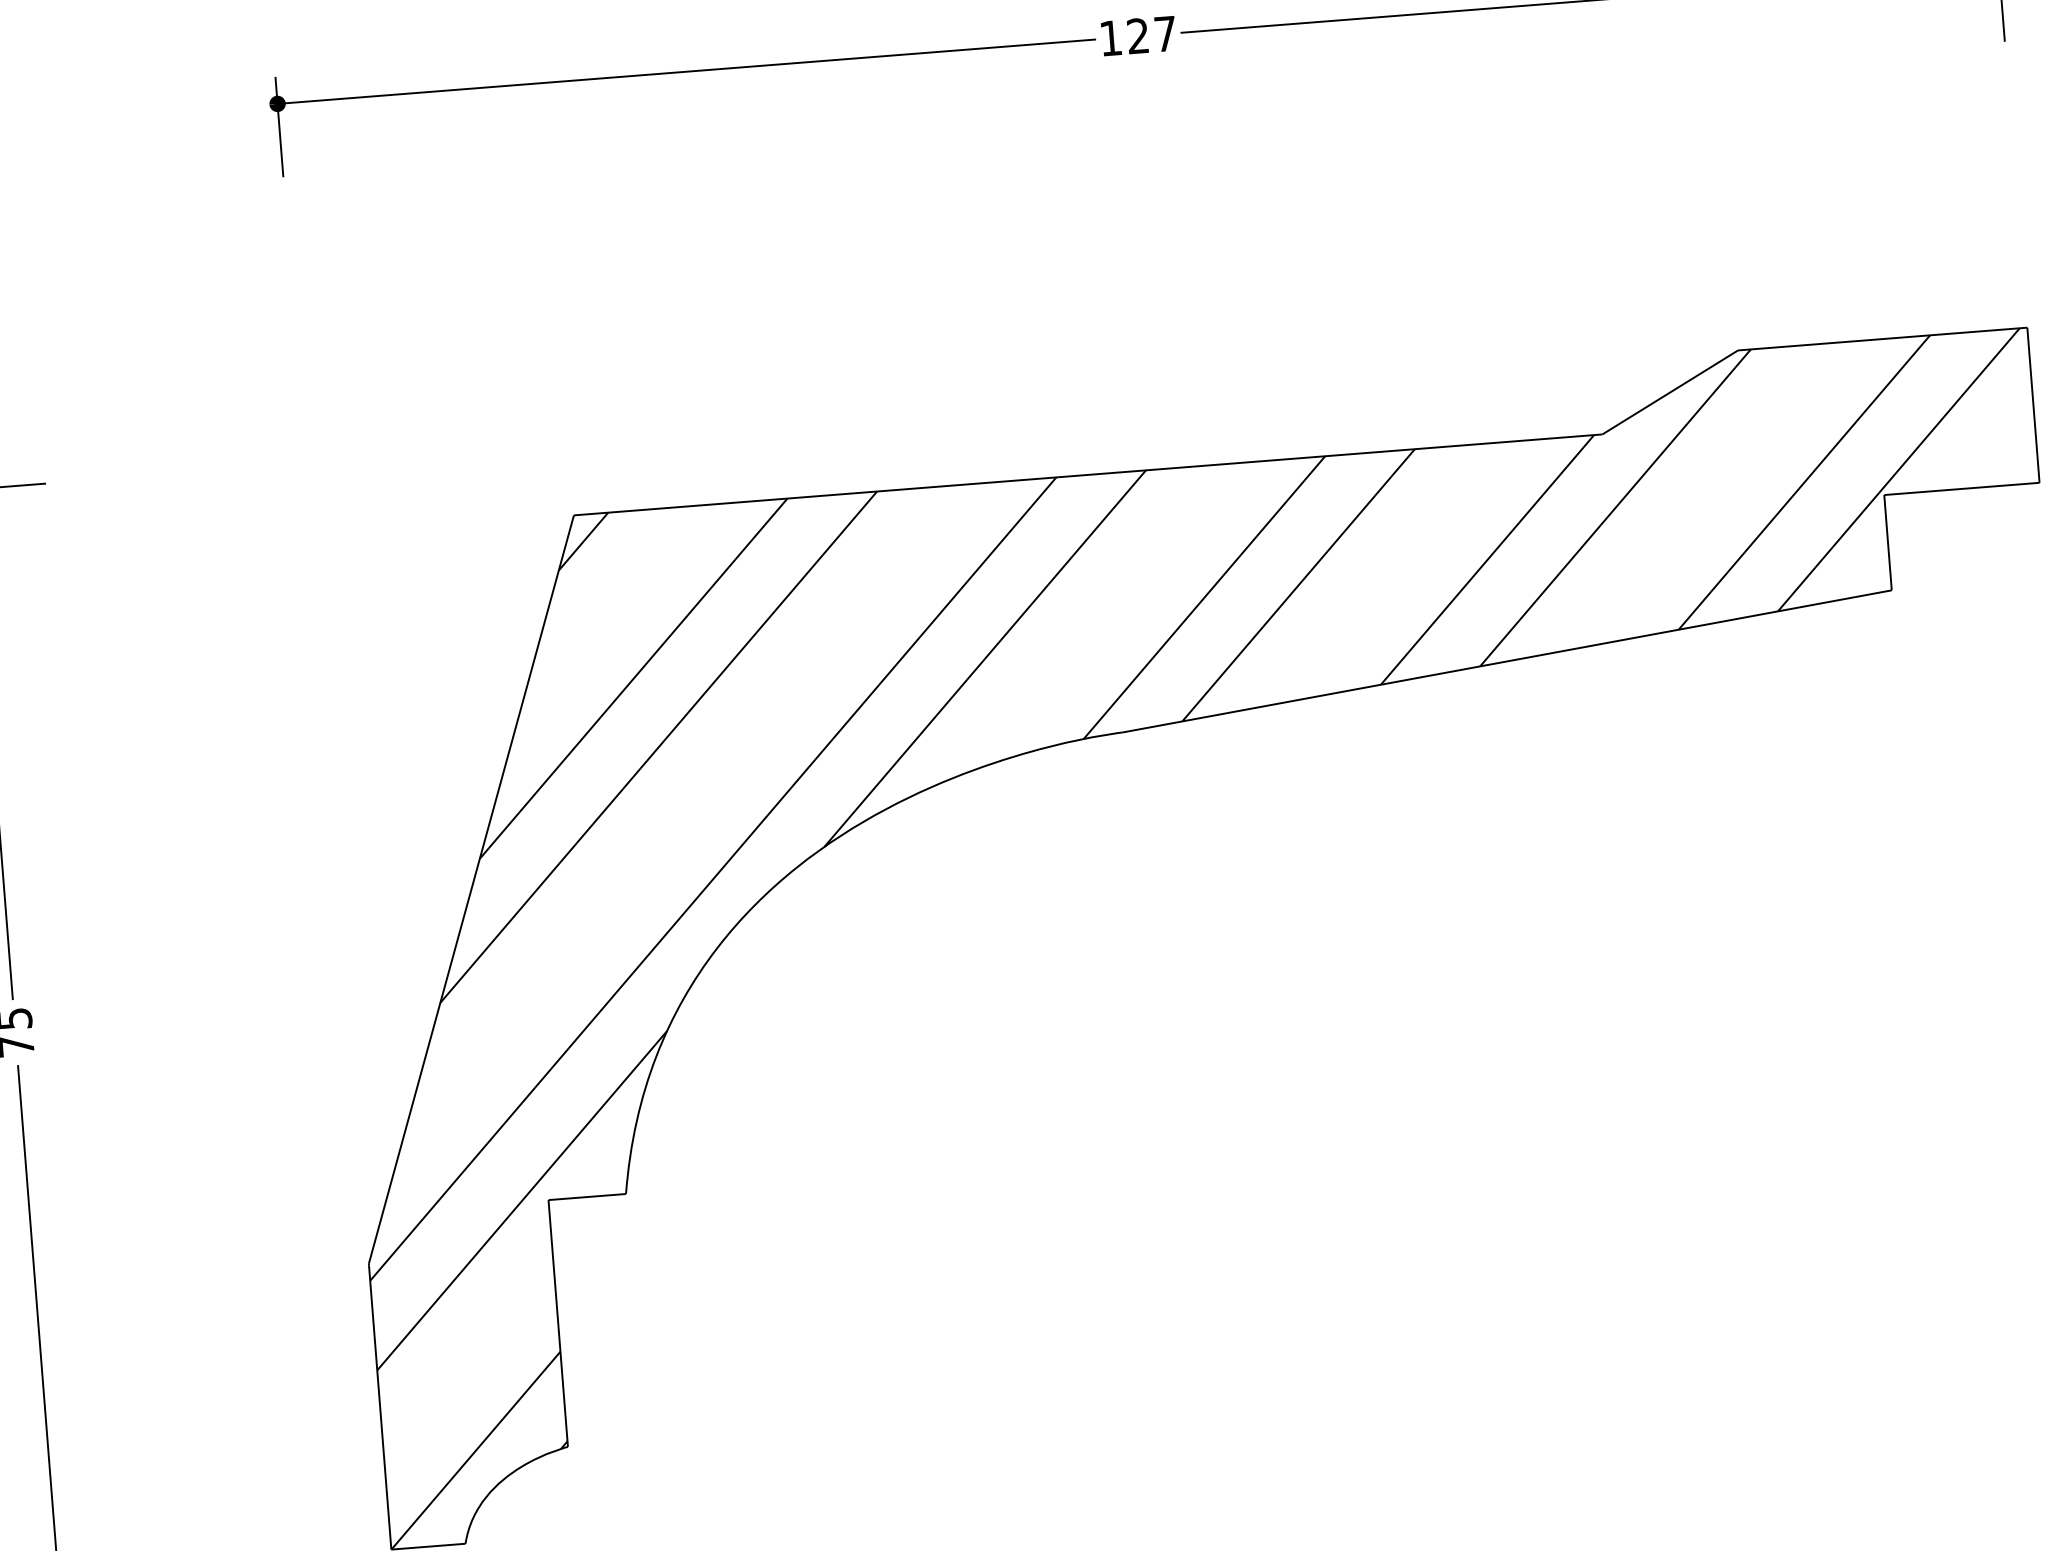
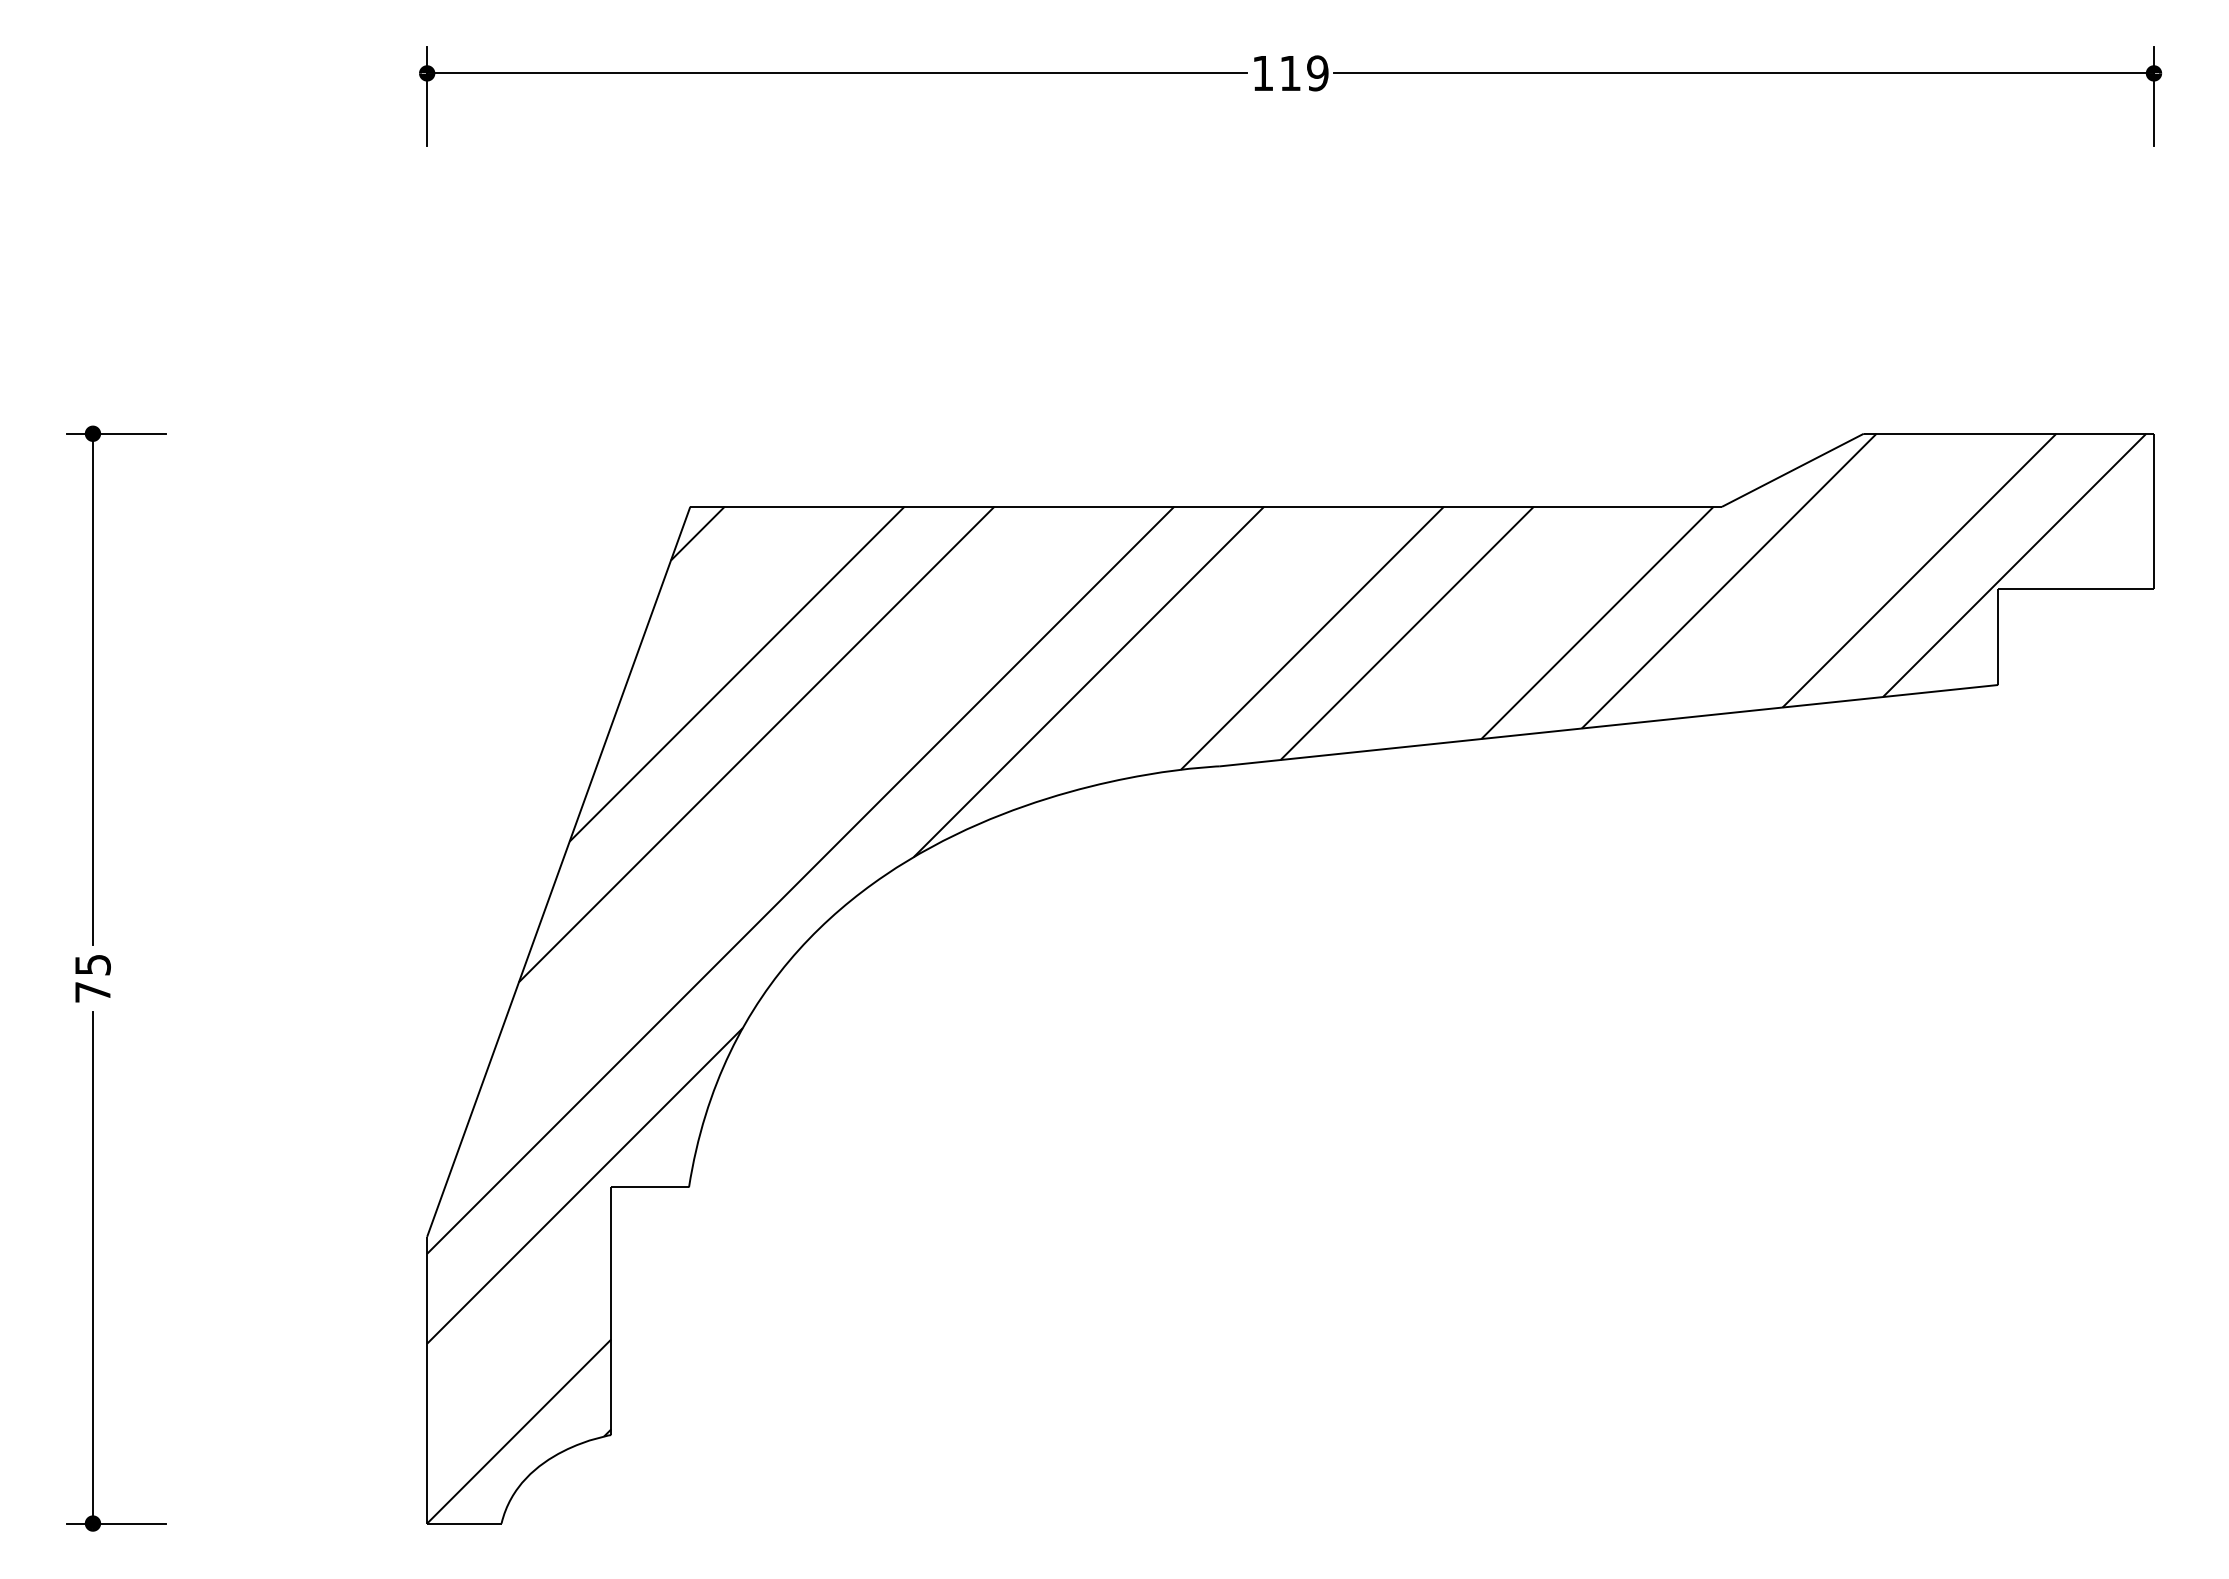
text: (1152, 35) -> (1304, 73), 127 -> 119

